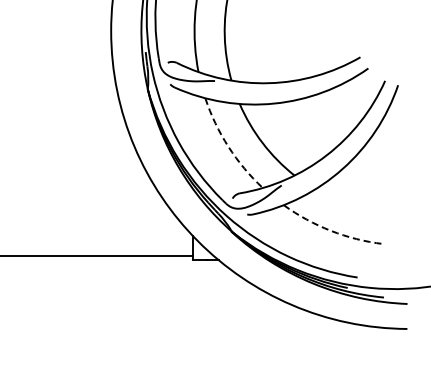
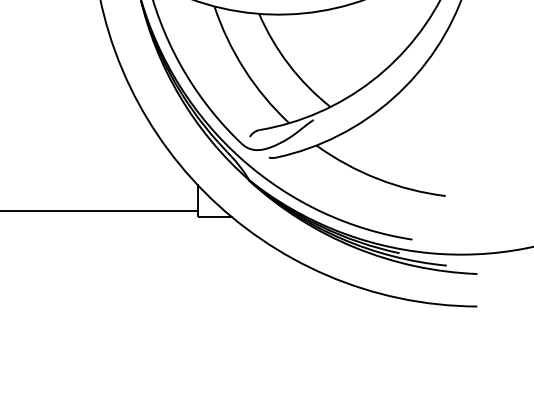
arc: (228, 146) -> (244, 69), dashed -> solid
arc: (331, 230) -> (378, 178), dashed -> solid

